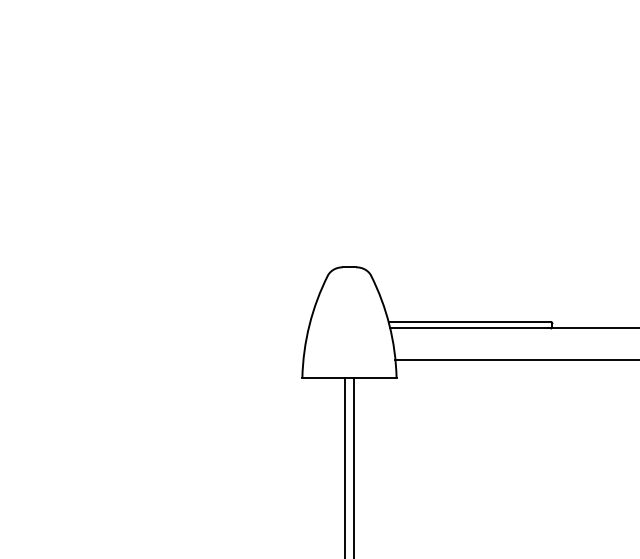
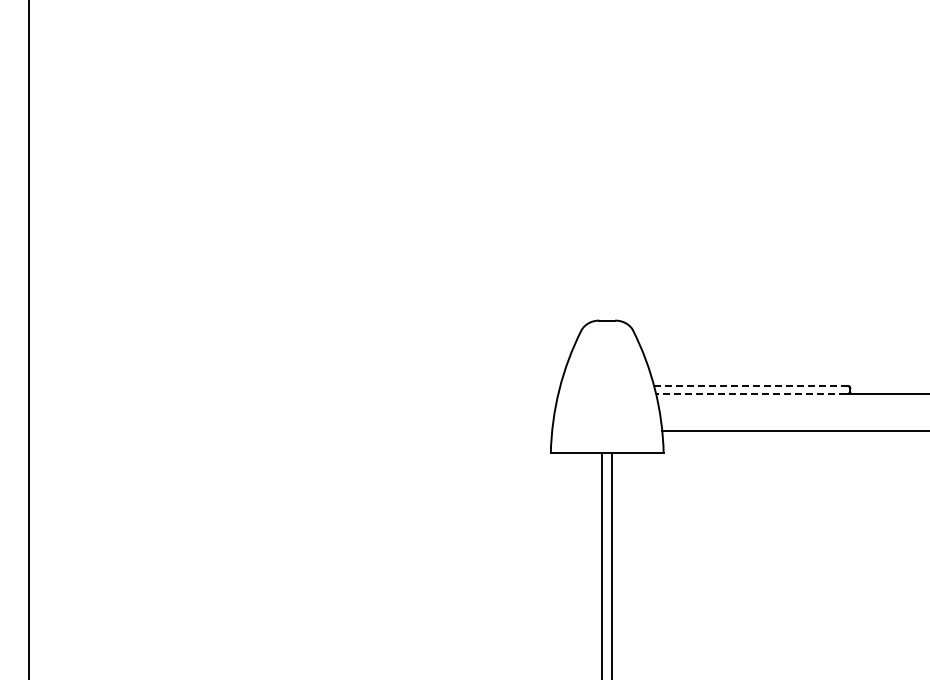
line: (469, 321) -> (751, 385), solid -> dashed
line: (469, 328) -> (750, 393), solid -> dashed

